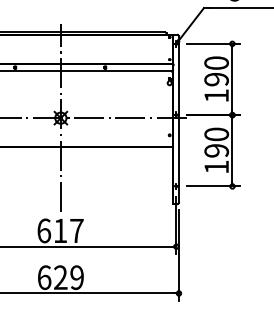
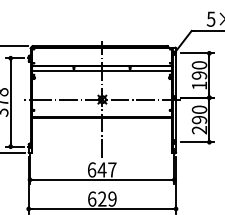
text: (215, 167) -> (198, 130), 190 -> 290
text: (59, 230) -> (101, 169), 617 -> 647

